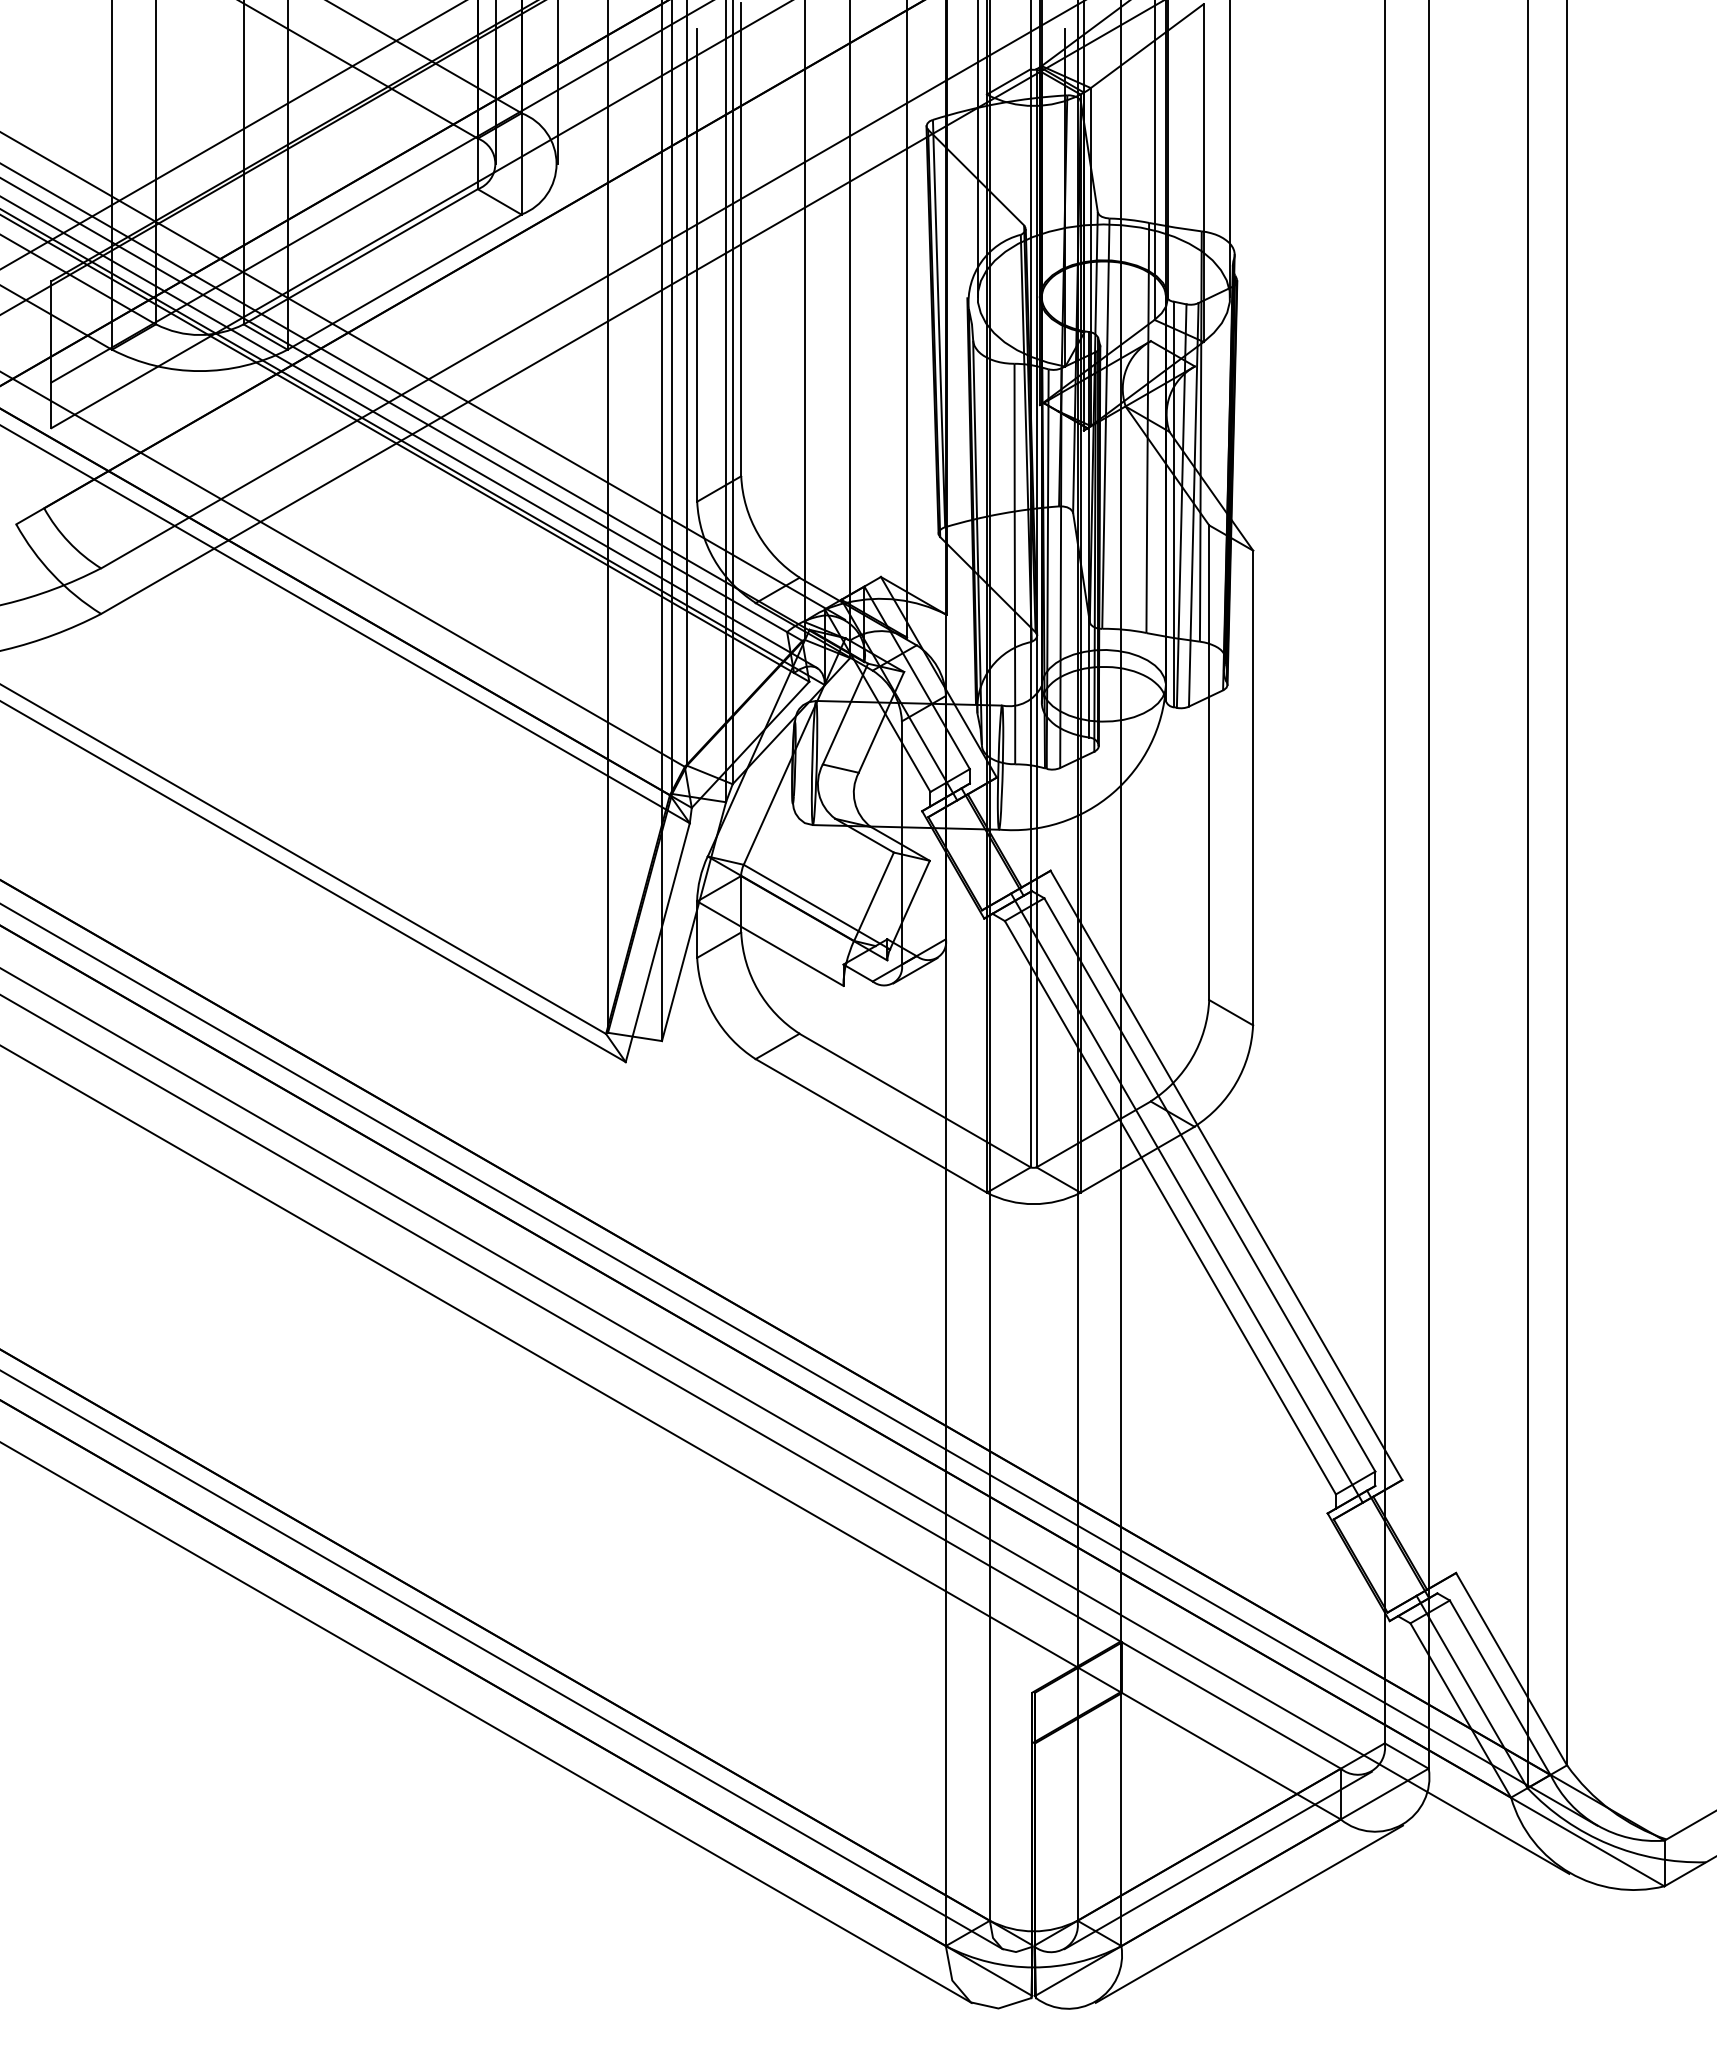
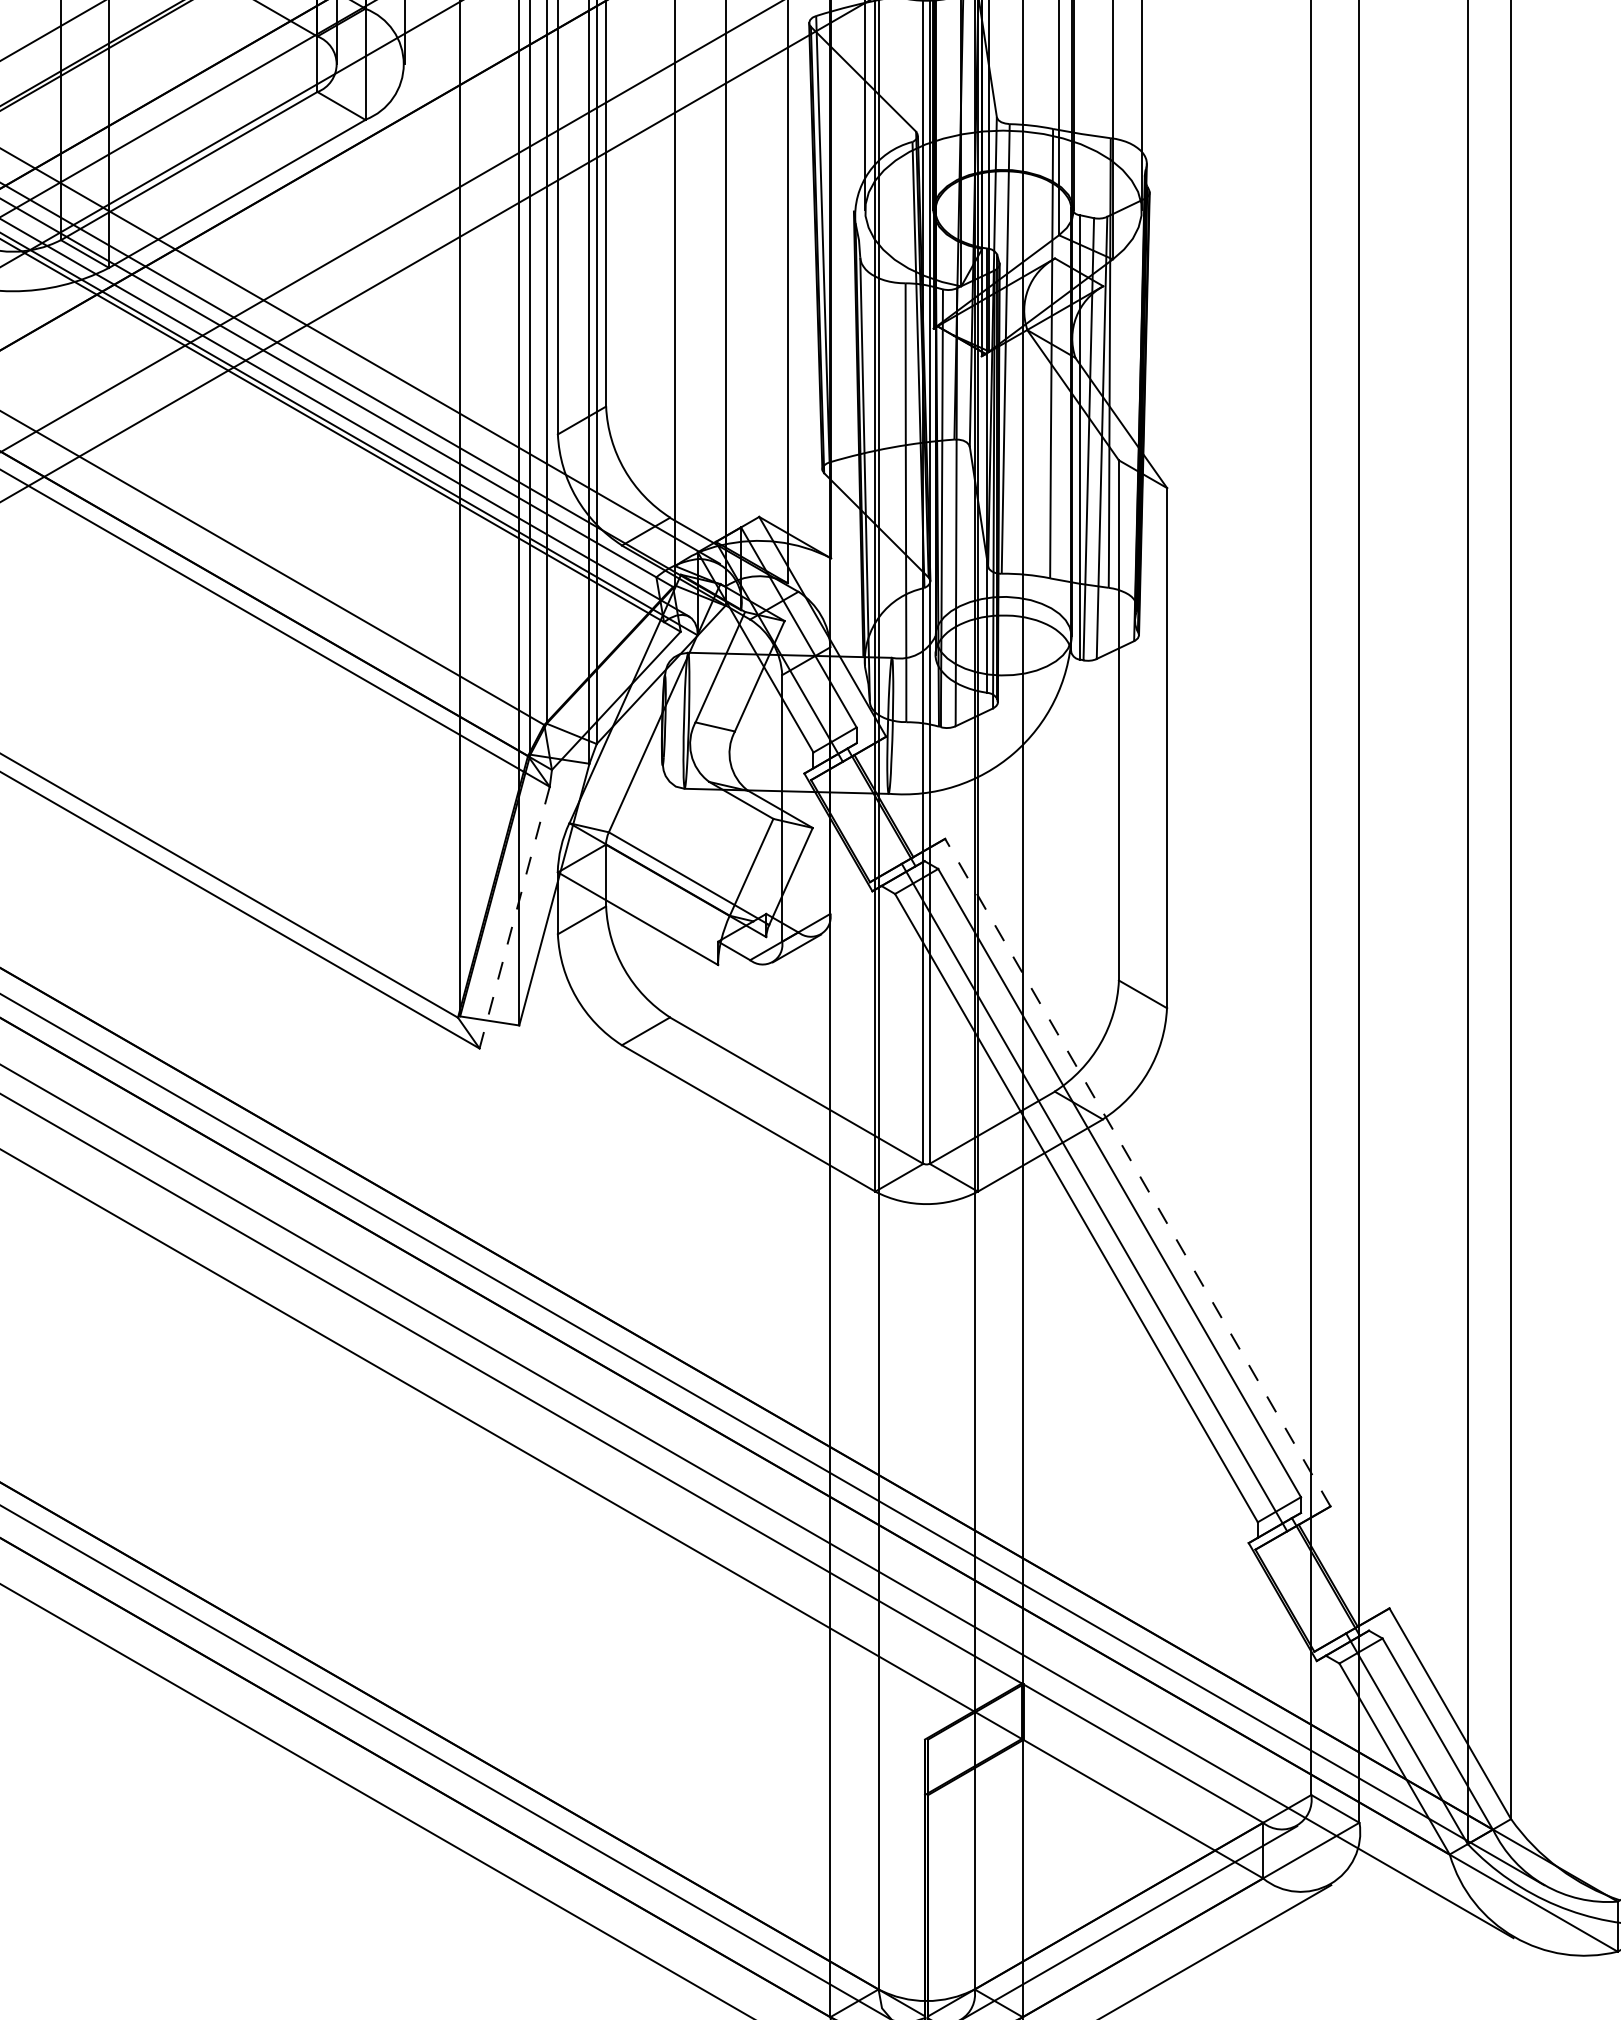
line: (657, 942) -> (514, 917), solid -> dashed
line: (1226, 1175) -> (1137, 1172), solid -> dashed

